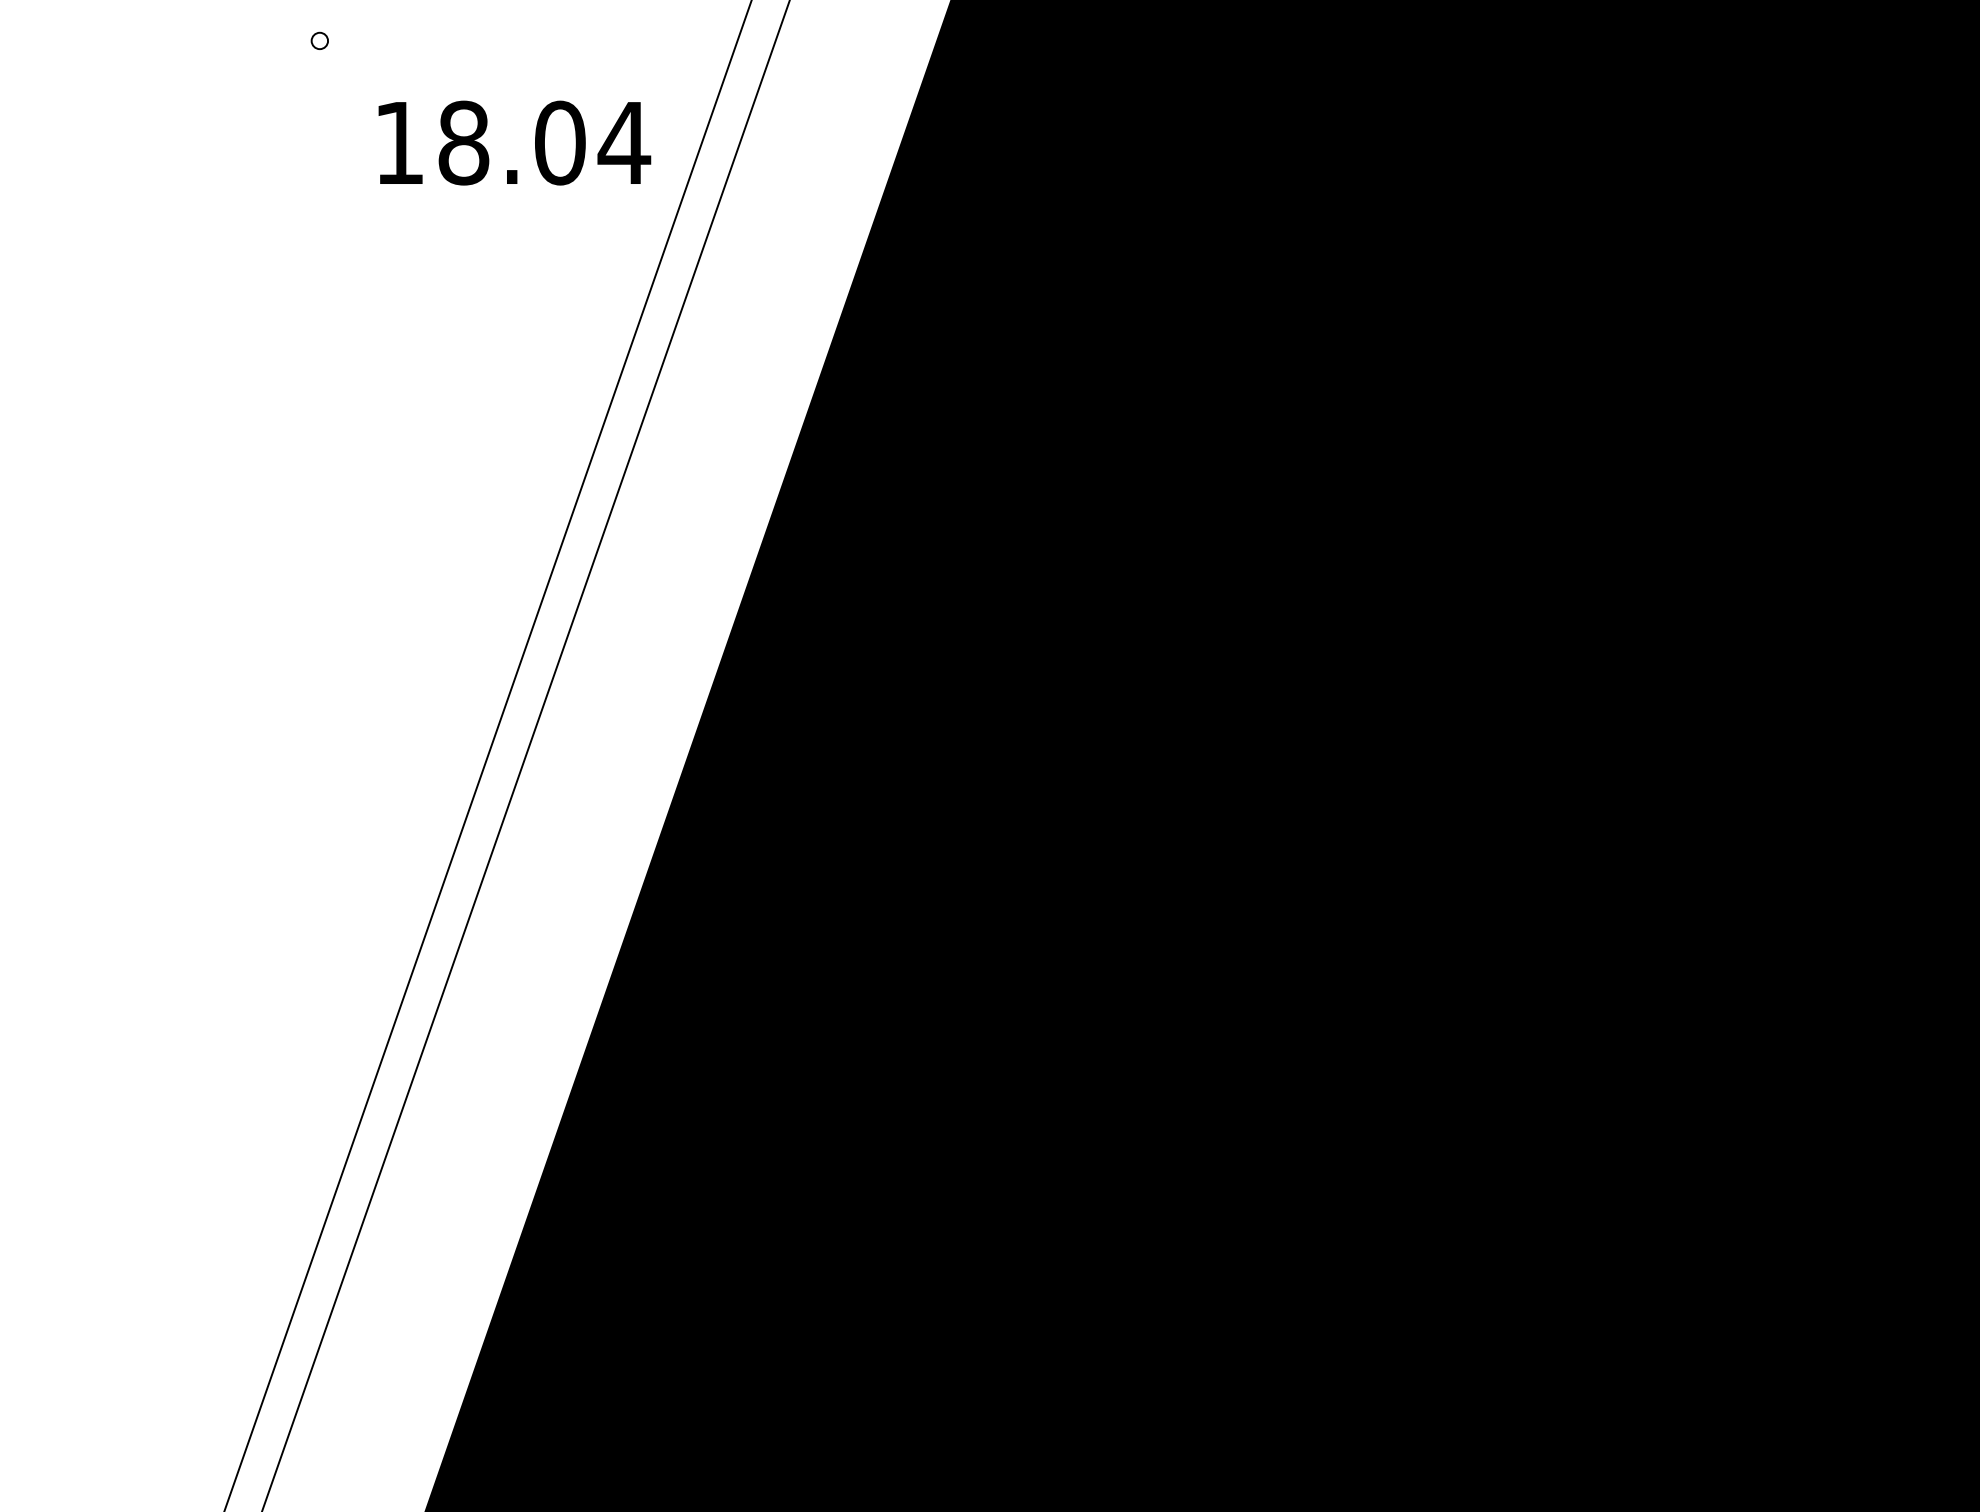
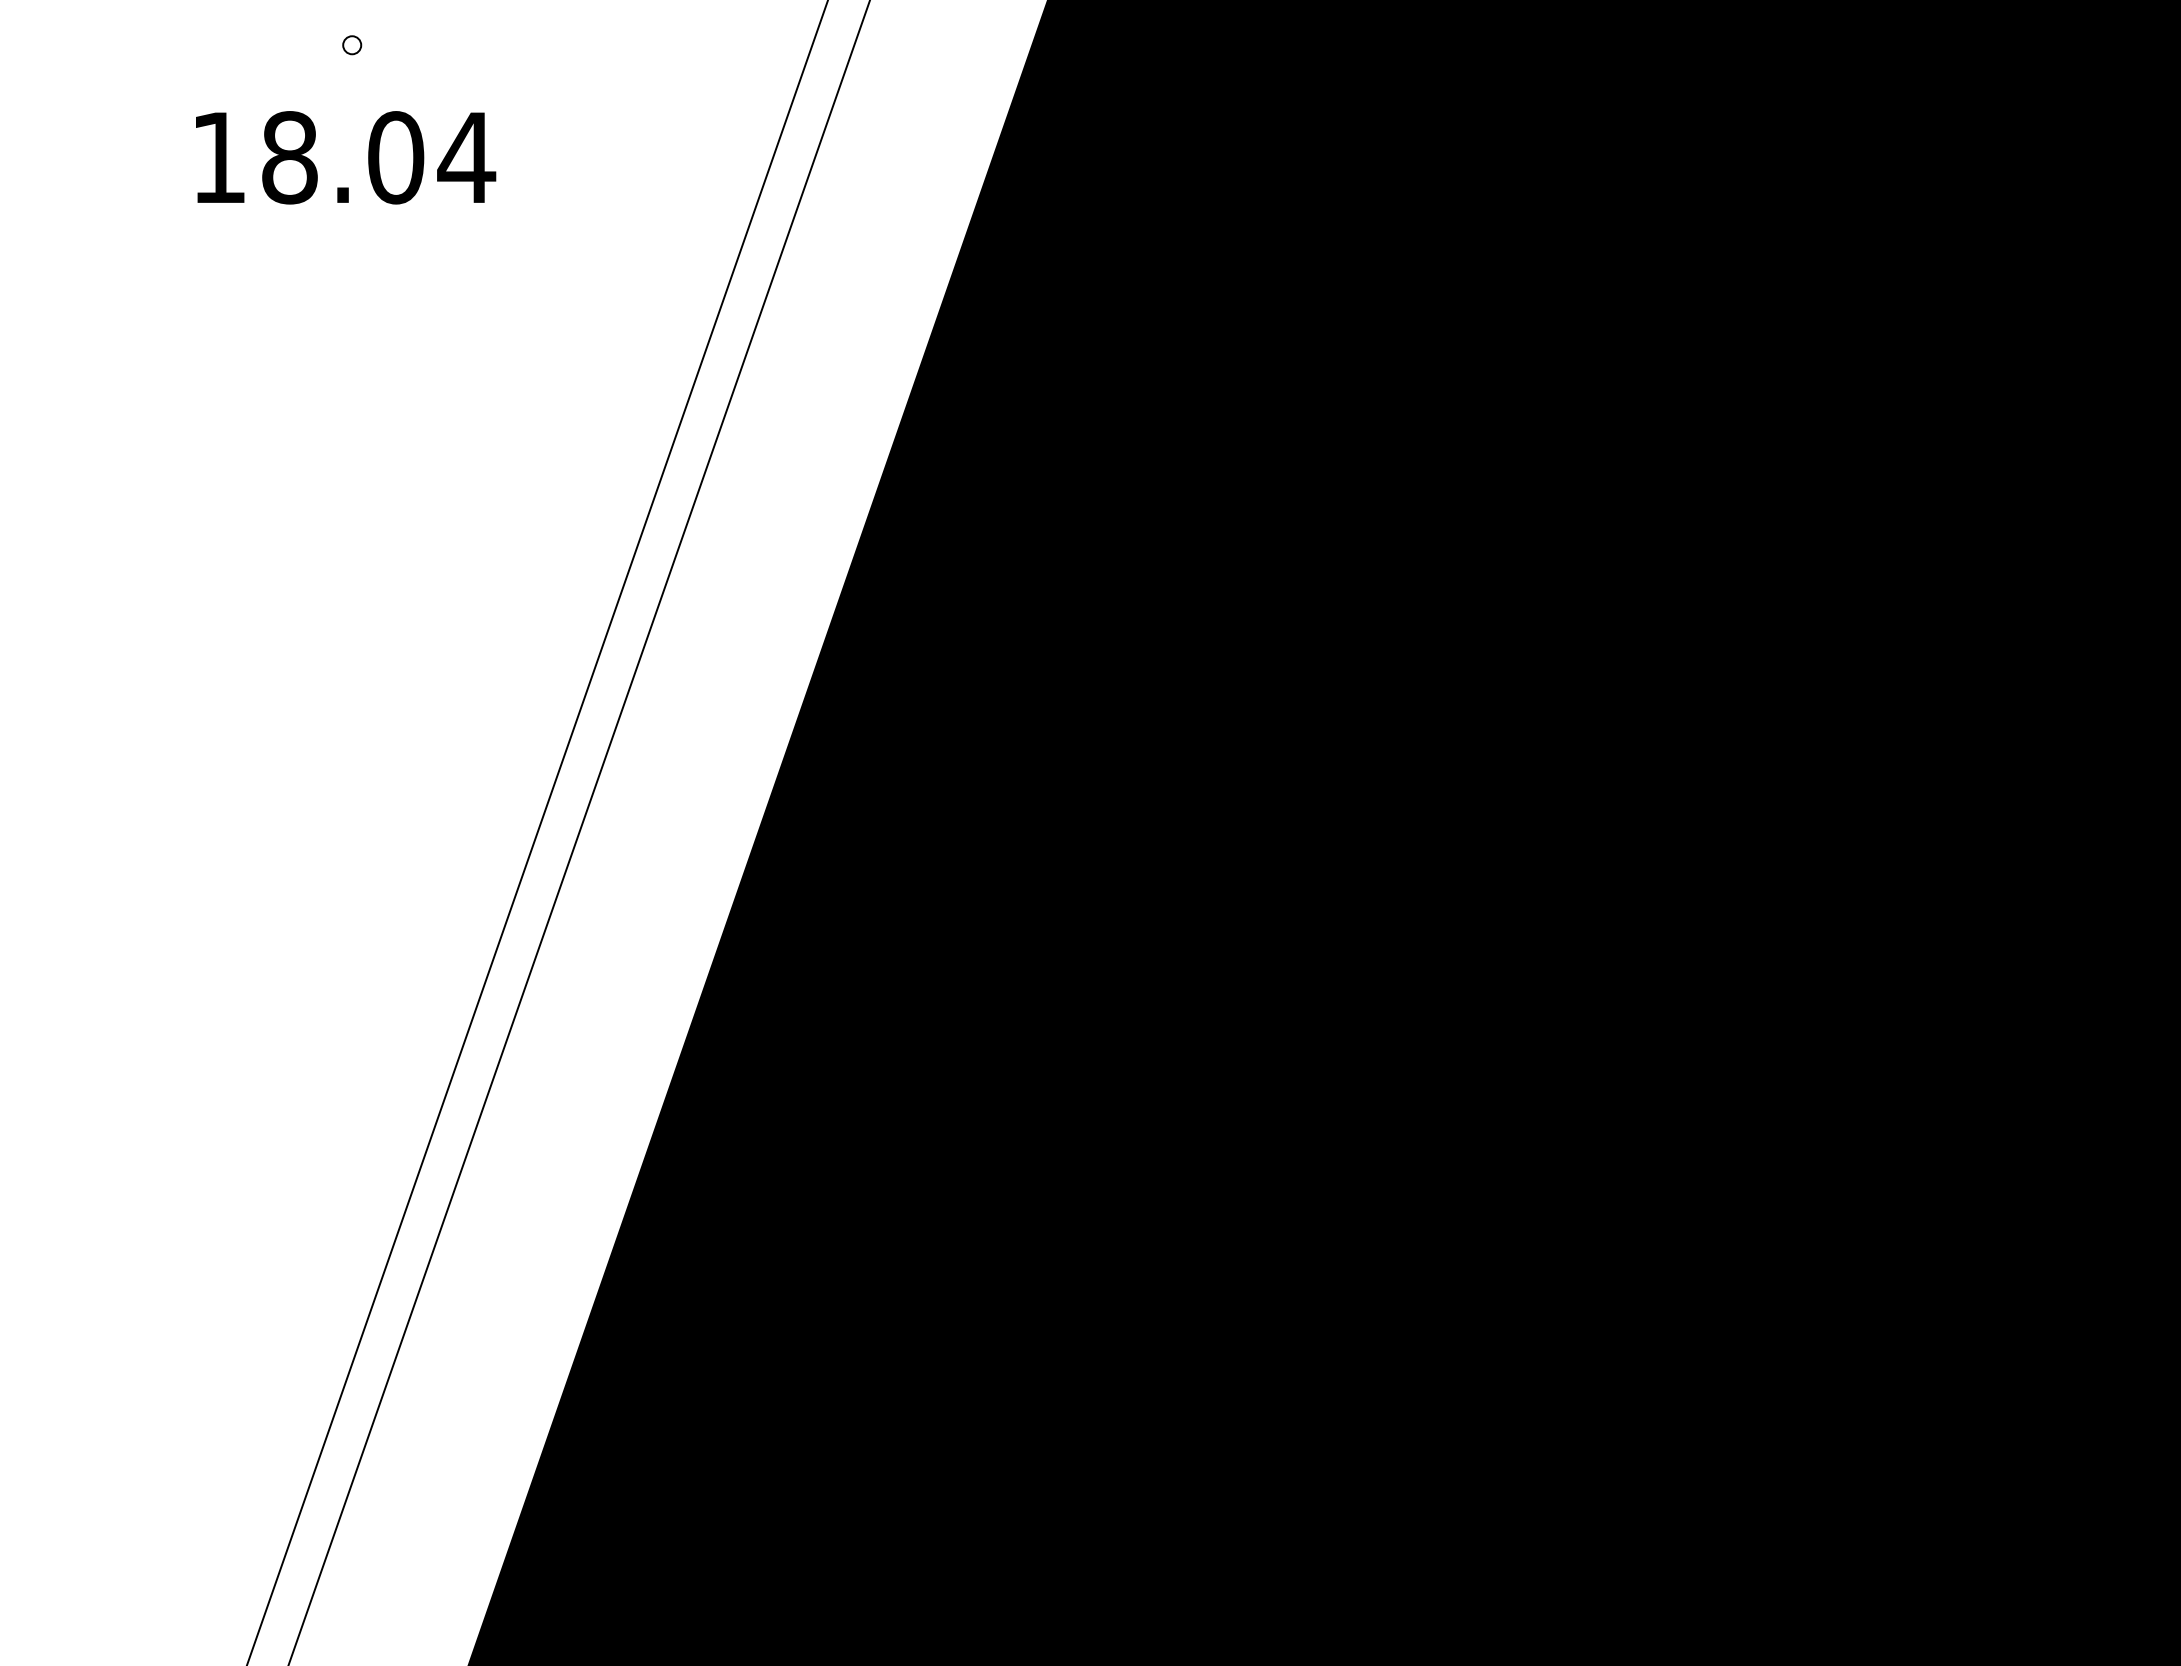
text: (515, 142) -> (346, 157), moved

